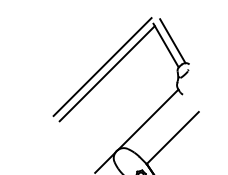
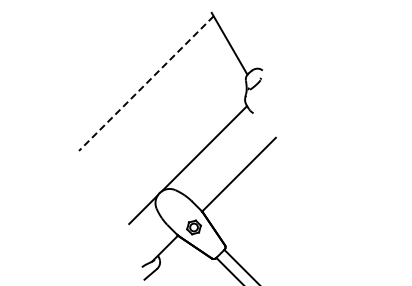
line: (173, 41) -> (239, 37), removed
line: (102, 66) -> (139, 73), removed
line: (106, 73) -> (145, 83), solid -> dashed

